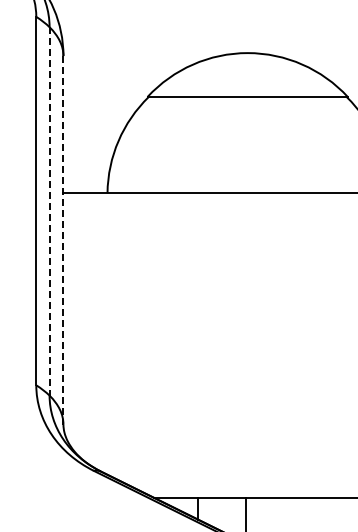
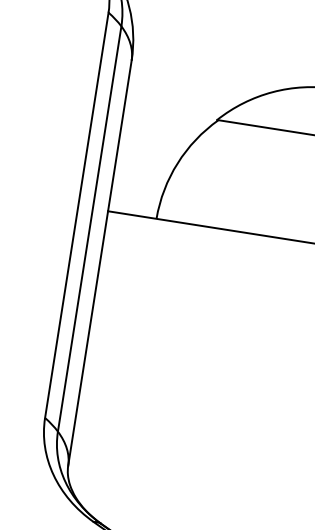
line: (49, 211) -> (89, 229), dashed -> solid
line: (63, 240) -> (99, 263), dashed -> solid

